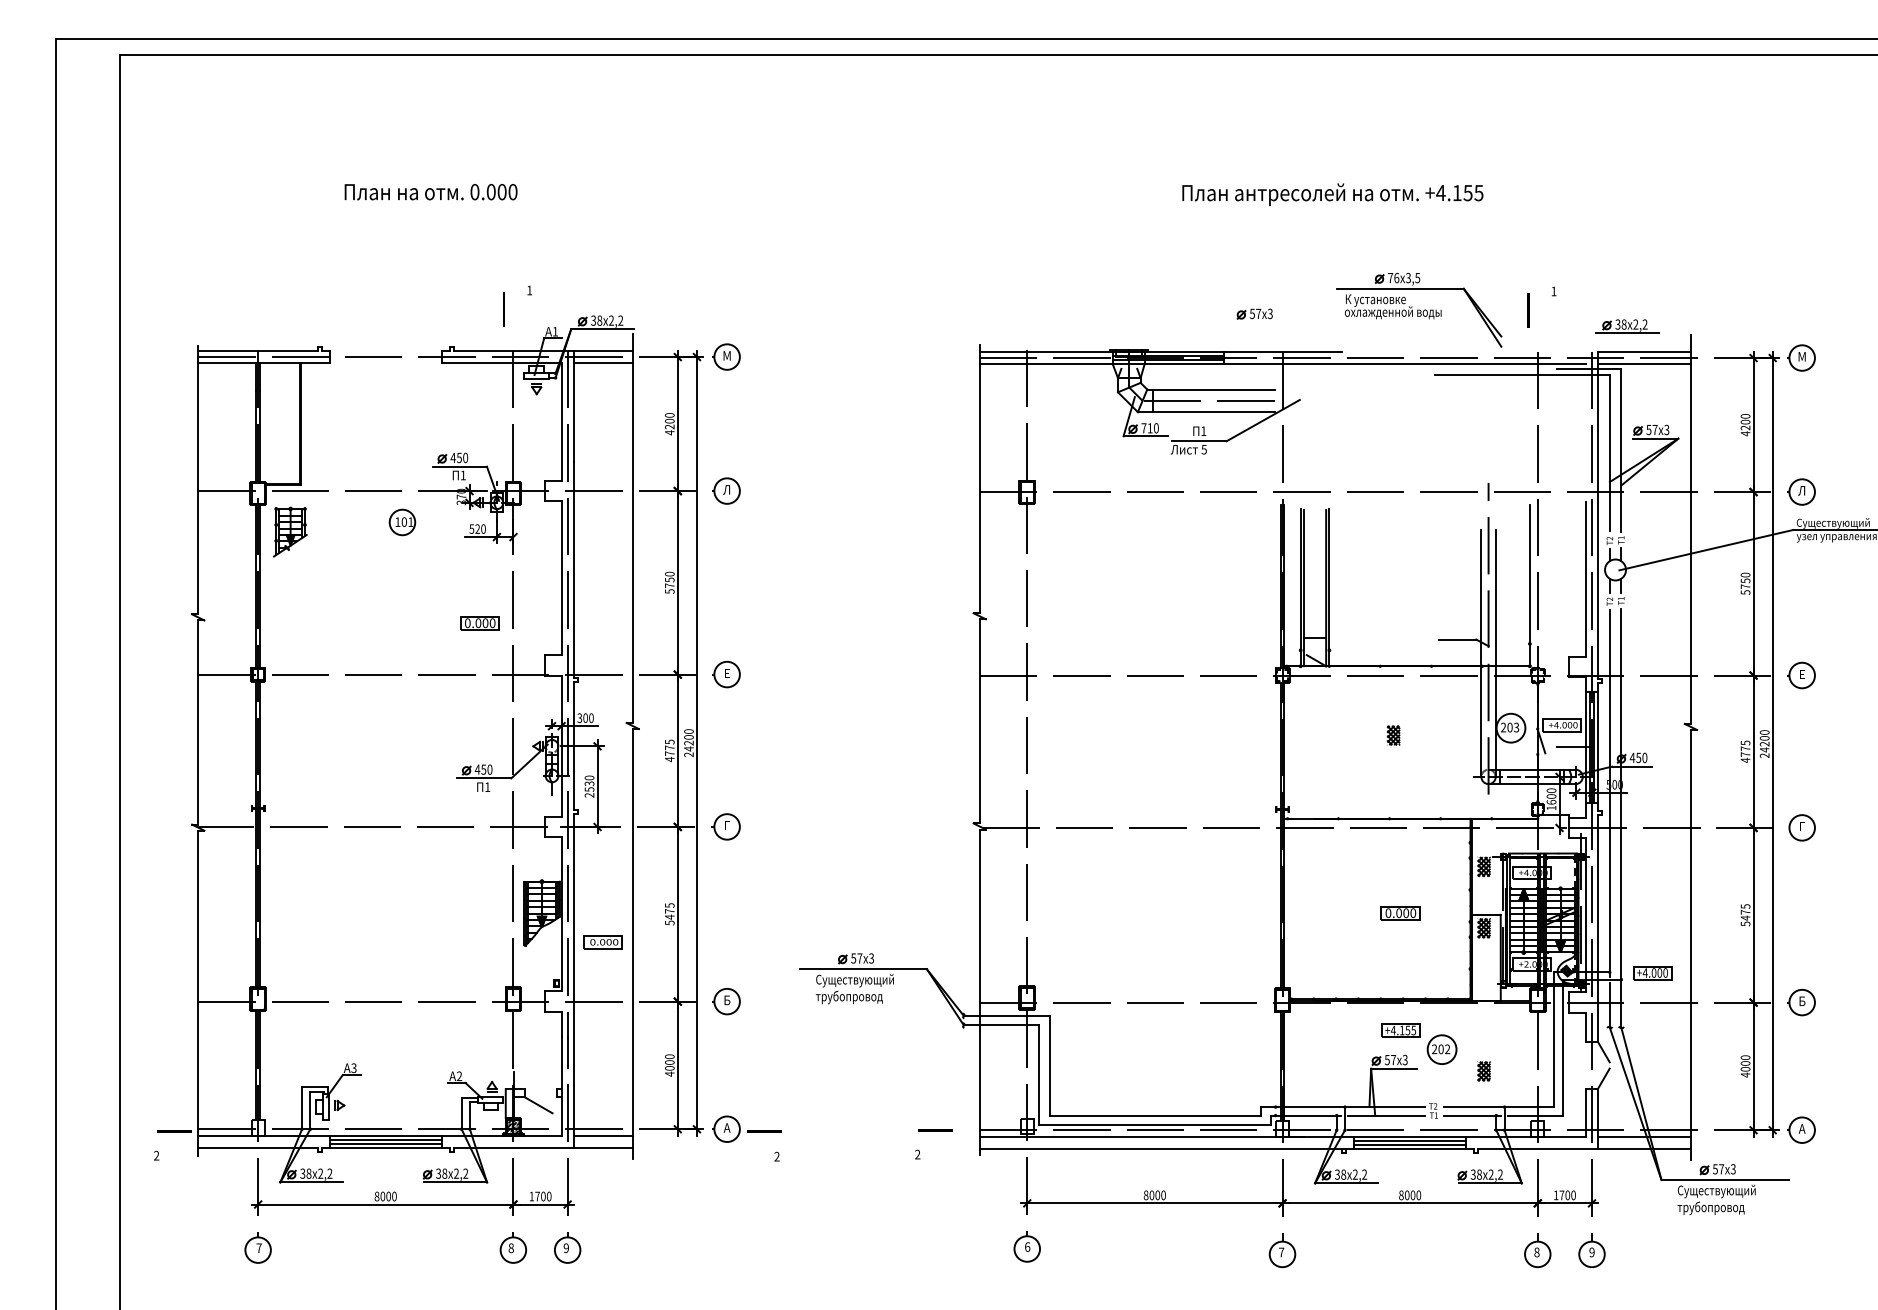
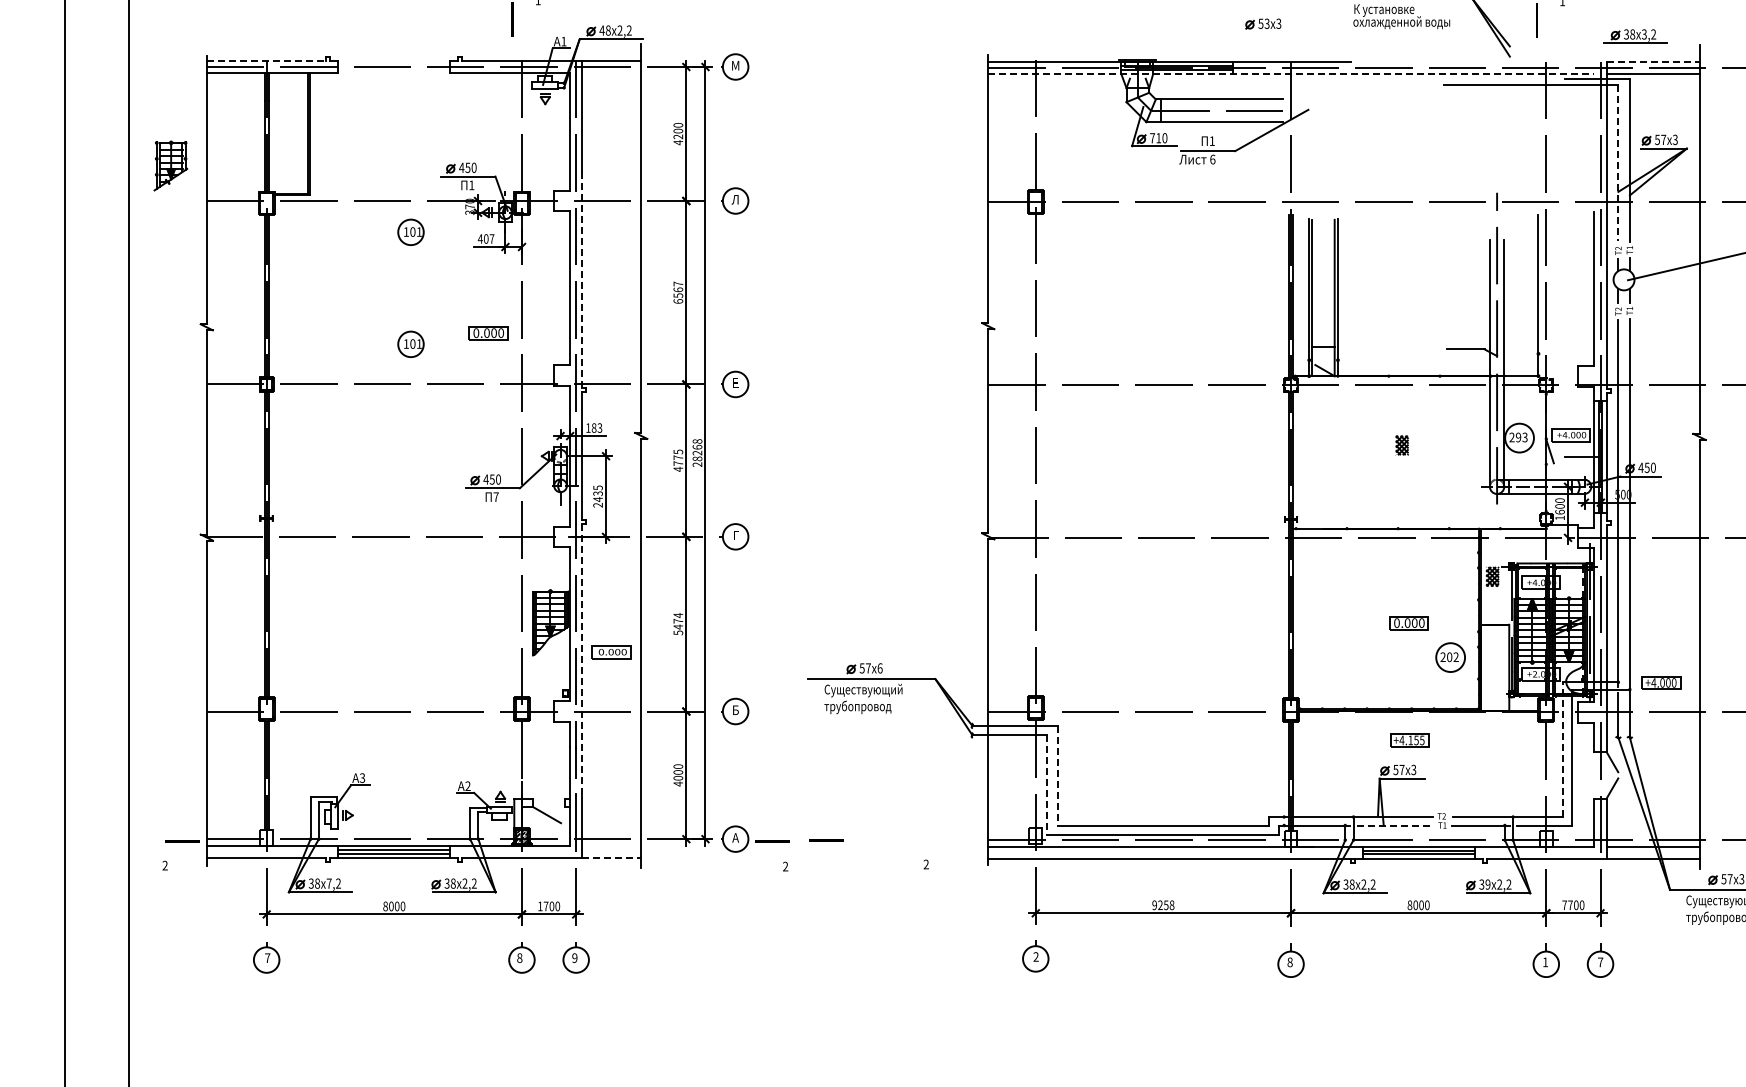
text: (1258, 313) -> (1267, 23), 57 -> 53
text: (593, 320) -> (602, 30), 38 -> 48
text: (1635, 324) -> (1644, 34), 2,2 -> 3,2
line: (258, 351) -> (267, 61), solid -> dashed
line: (1645, 352) -> (1654, 62), solid -> dashed
line: (602, 363) -> (611, 73), removed
line: (1283, 364) -> (1292, 74), solid -> dashed
text: (1203, 449) -> (1212, 159), 5 -> 6
line: (1609, 453) -> (1618, 163), solid -> dashed
text: (477, 528) -> (486, 238), 520 -> 407
part: (290, 531) -> (171, 165), moved
line: (573, 570) -> (582, 280), solid -> dashed
text: (669, 582) -> (678, 292), 5750 -> 6567
part: (402, 634) -> (411, 344), added
text: (585, 718) -> (594, 428), 300 -> 183
text: (1509, 727) -> (1518, 437), 203 -> 293
text: (688, 740) -> (697, 450), 24200 -> 28268
text: (589, 783) -> (598, 493), 2530 -> 2435
text: (487, 786) -> (496, 496), 1 -> 7
text: (669, 905) -> (678, 615), 5475 -> 5474
hatch: (1483, 928) -> (1492, 638), removed
line: (573, 950) -> (582, 660), solid -> dashed
text: (871, 958) -> (880, 668), 3 -> 6
hatch: (1566, 971) -> (1575, 681), removed
line: (1554, 1039) -> (1563, 749), solid -> dashed
part: (1441, 1049) -> (1450, 657), moved
line: (1049, 1065) -> (1058, 775), solid -> dashed
hatch: (1483, 1071) -> (1492, 781), removed
line: (1038, 1075) -> (1047, 785), solid -> dashed
line: (1386, 1115) -> (1395, 825), solid -> dashed
line: (935, 1130) -> (827, 840), moved
line: (602, 1135) -> (611, 845), removed
line: (603, 1147) -> (612, 857), solid -> dashed
text: (320, 1173) -> (329, 883), 2,2 -> 7,2
text: (1479, 1174) -> (1488, 884), 38 -> 39
text: (1154, 1195) -> (1163, 905), 8000 -> 9258
text: (1555, 1195) -> (1564, 905), 1700 -> 7700
text: (1027, 1246) -> (1036, 956), 6 -> 2
text: (1281, 1252) -> (1290, 962), 7 -> 8
text: (1536, 1252) -> (1545, 962), 8 -> 1
text: (1591, 1252) -> (1600, 962), 9 -> 7

